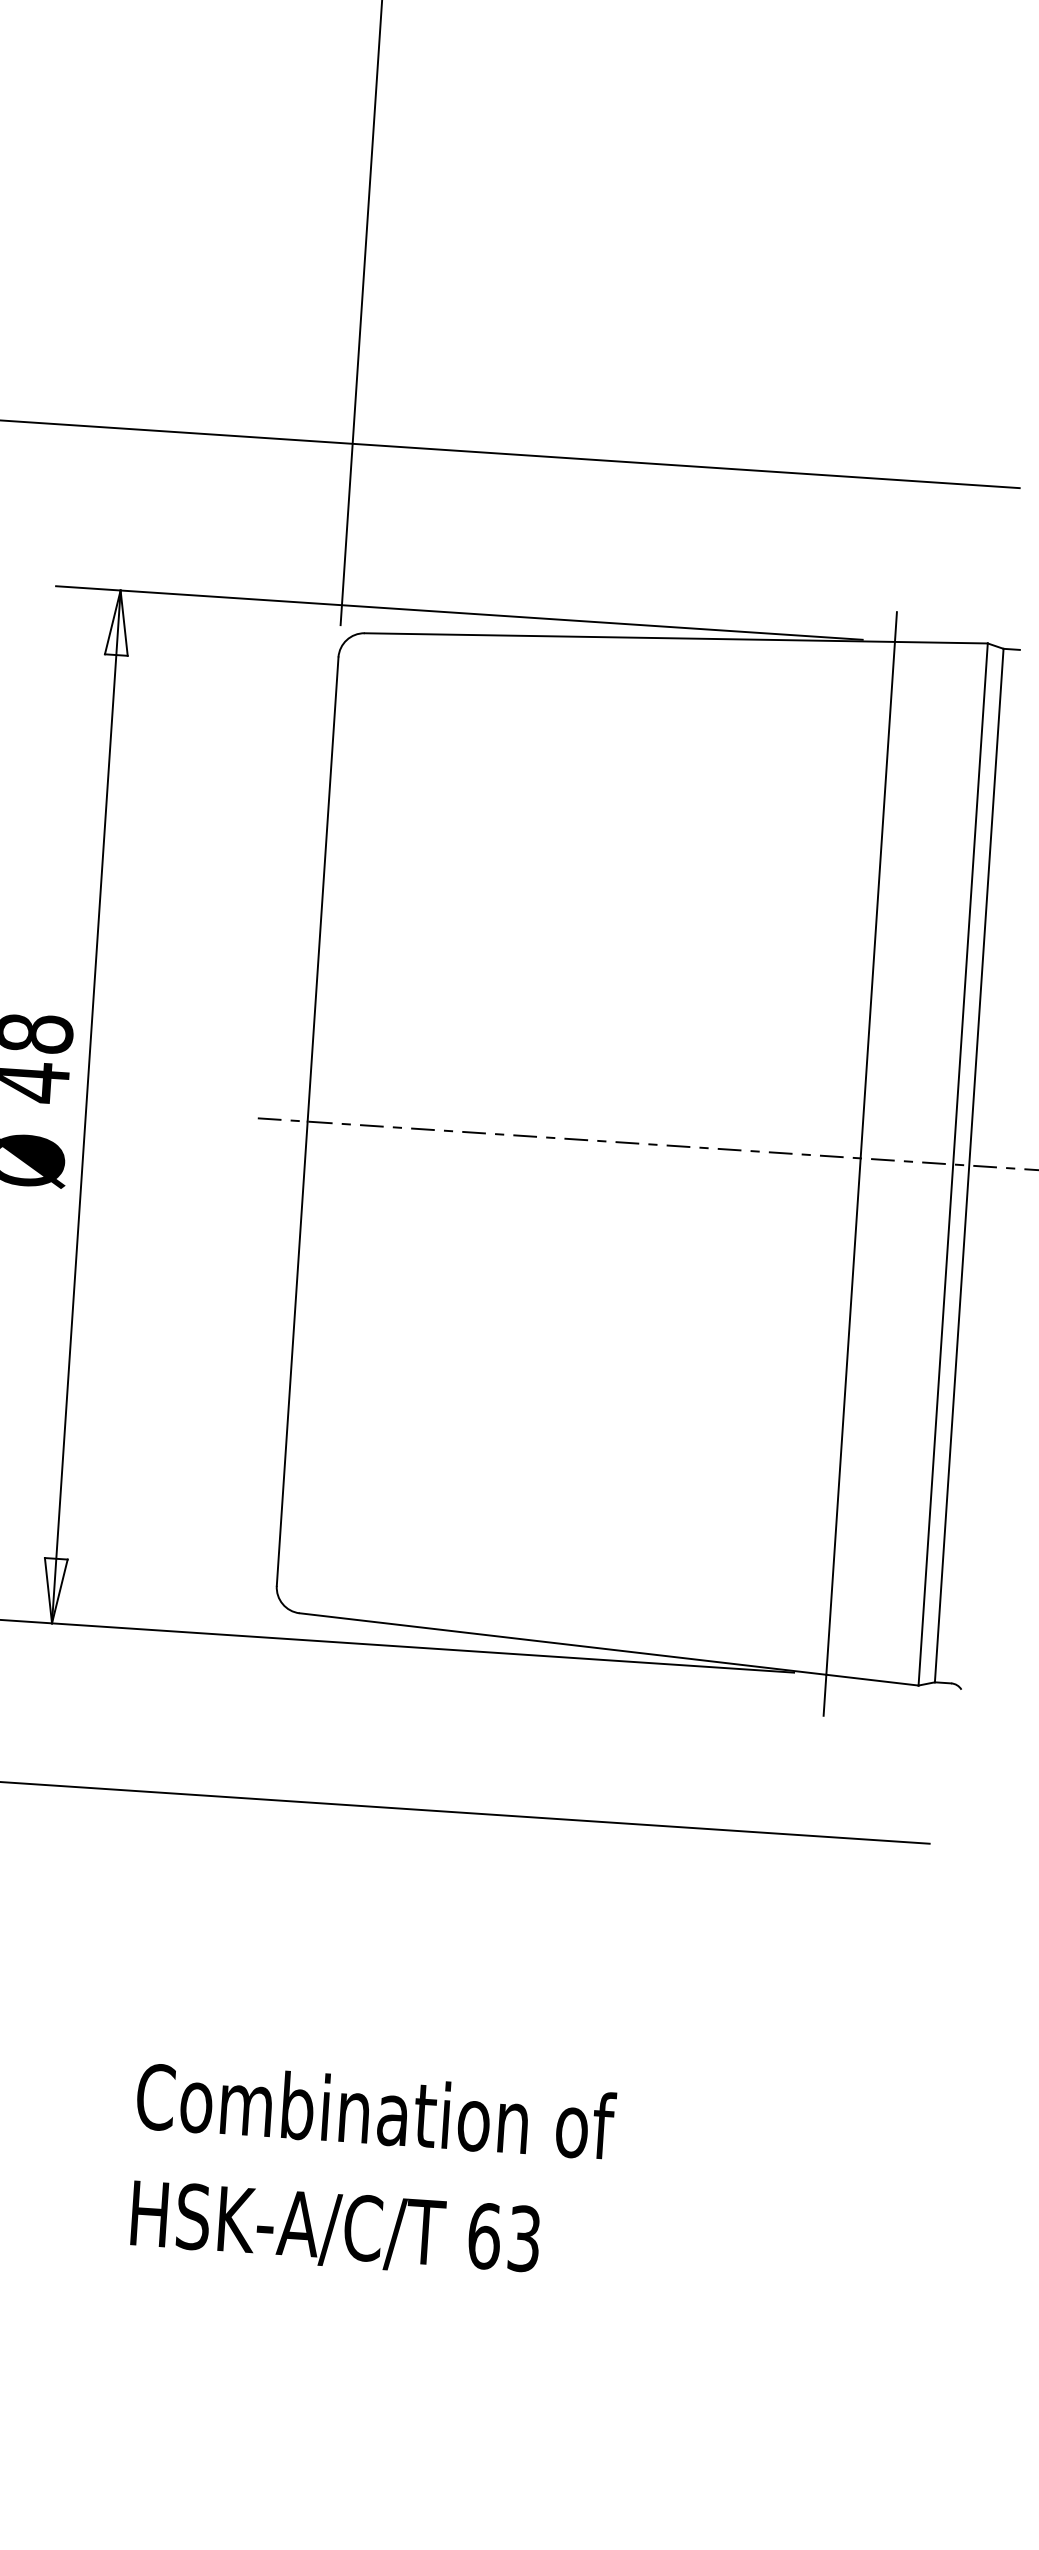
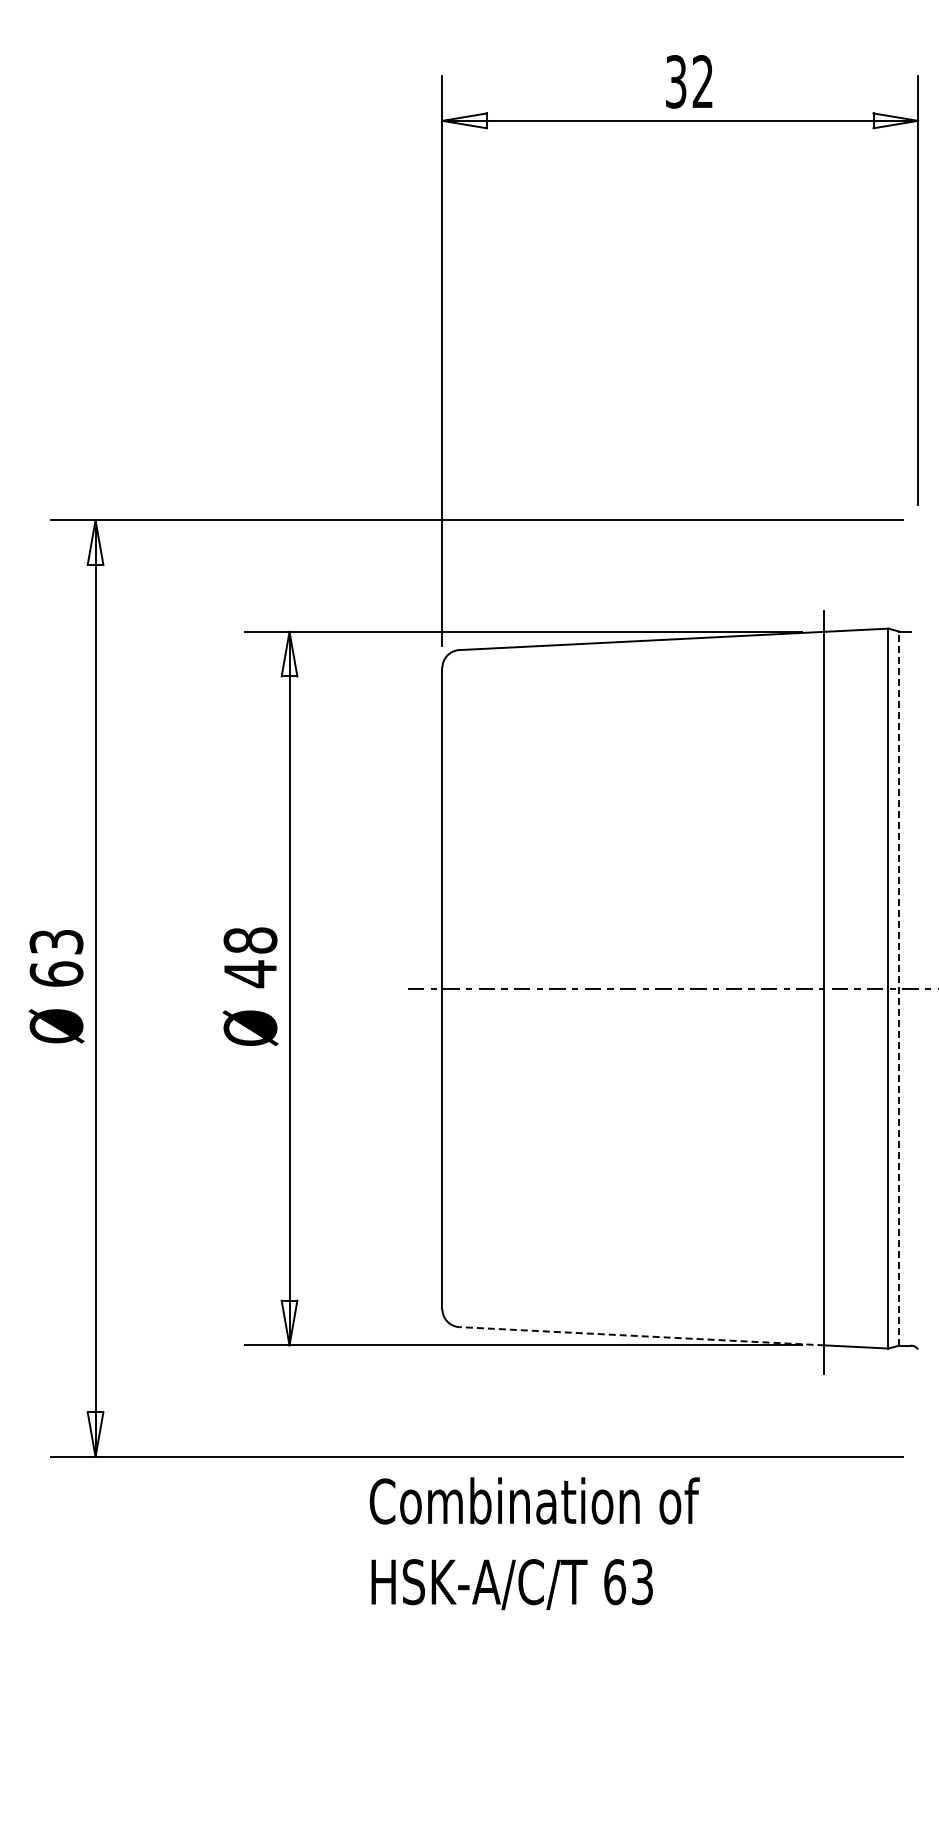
line: (969, 1165) -> (899, 988), solid -> dashed
line: (562, 1644) -> (641, 1336), solid -> dashed
text: (371, 2172) -> (534, 1543), moved

